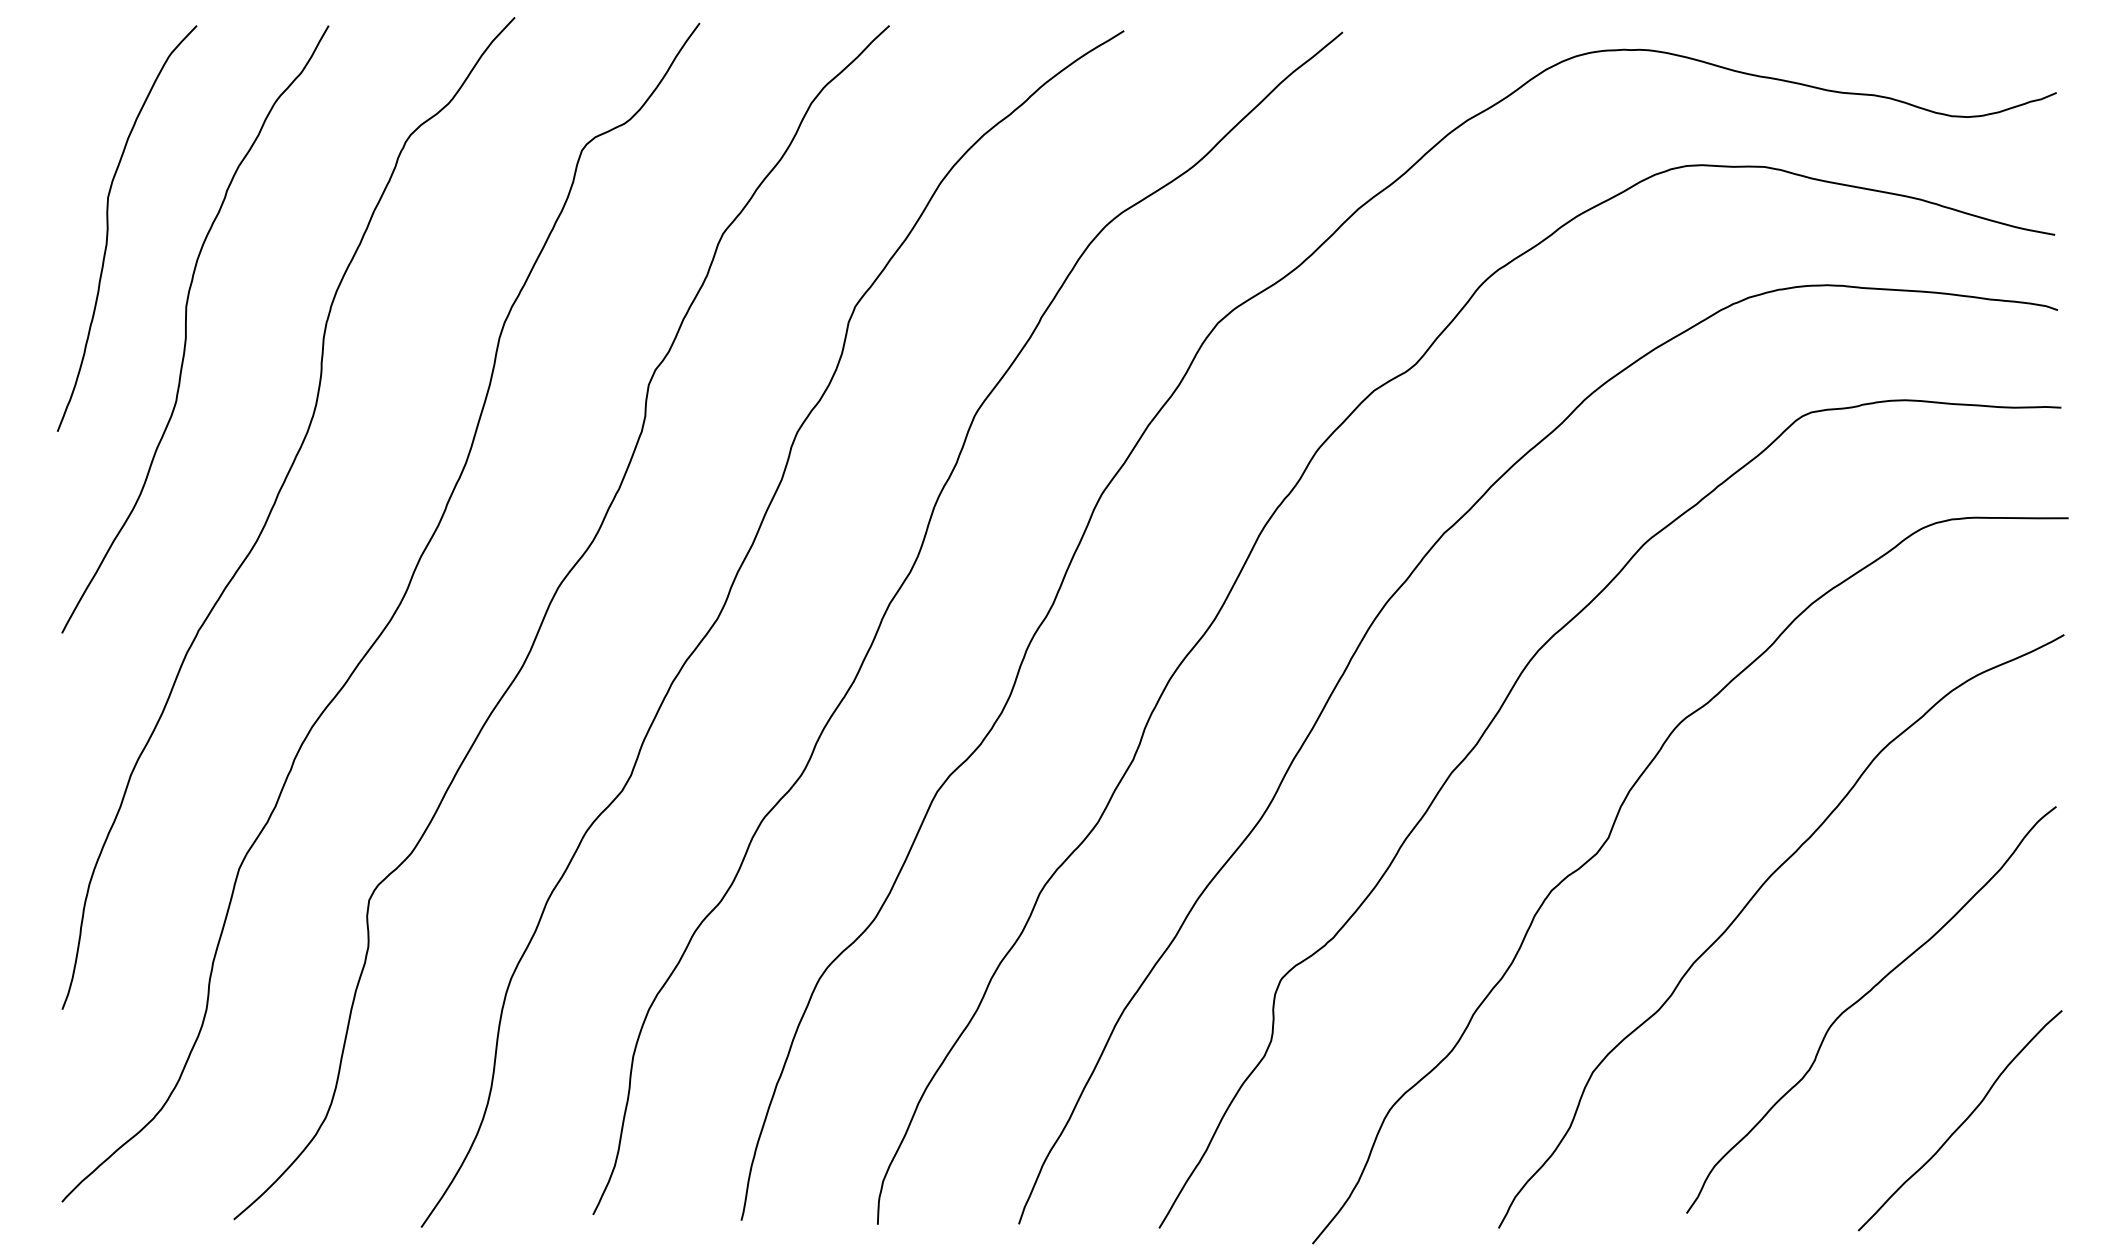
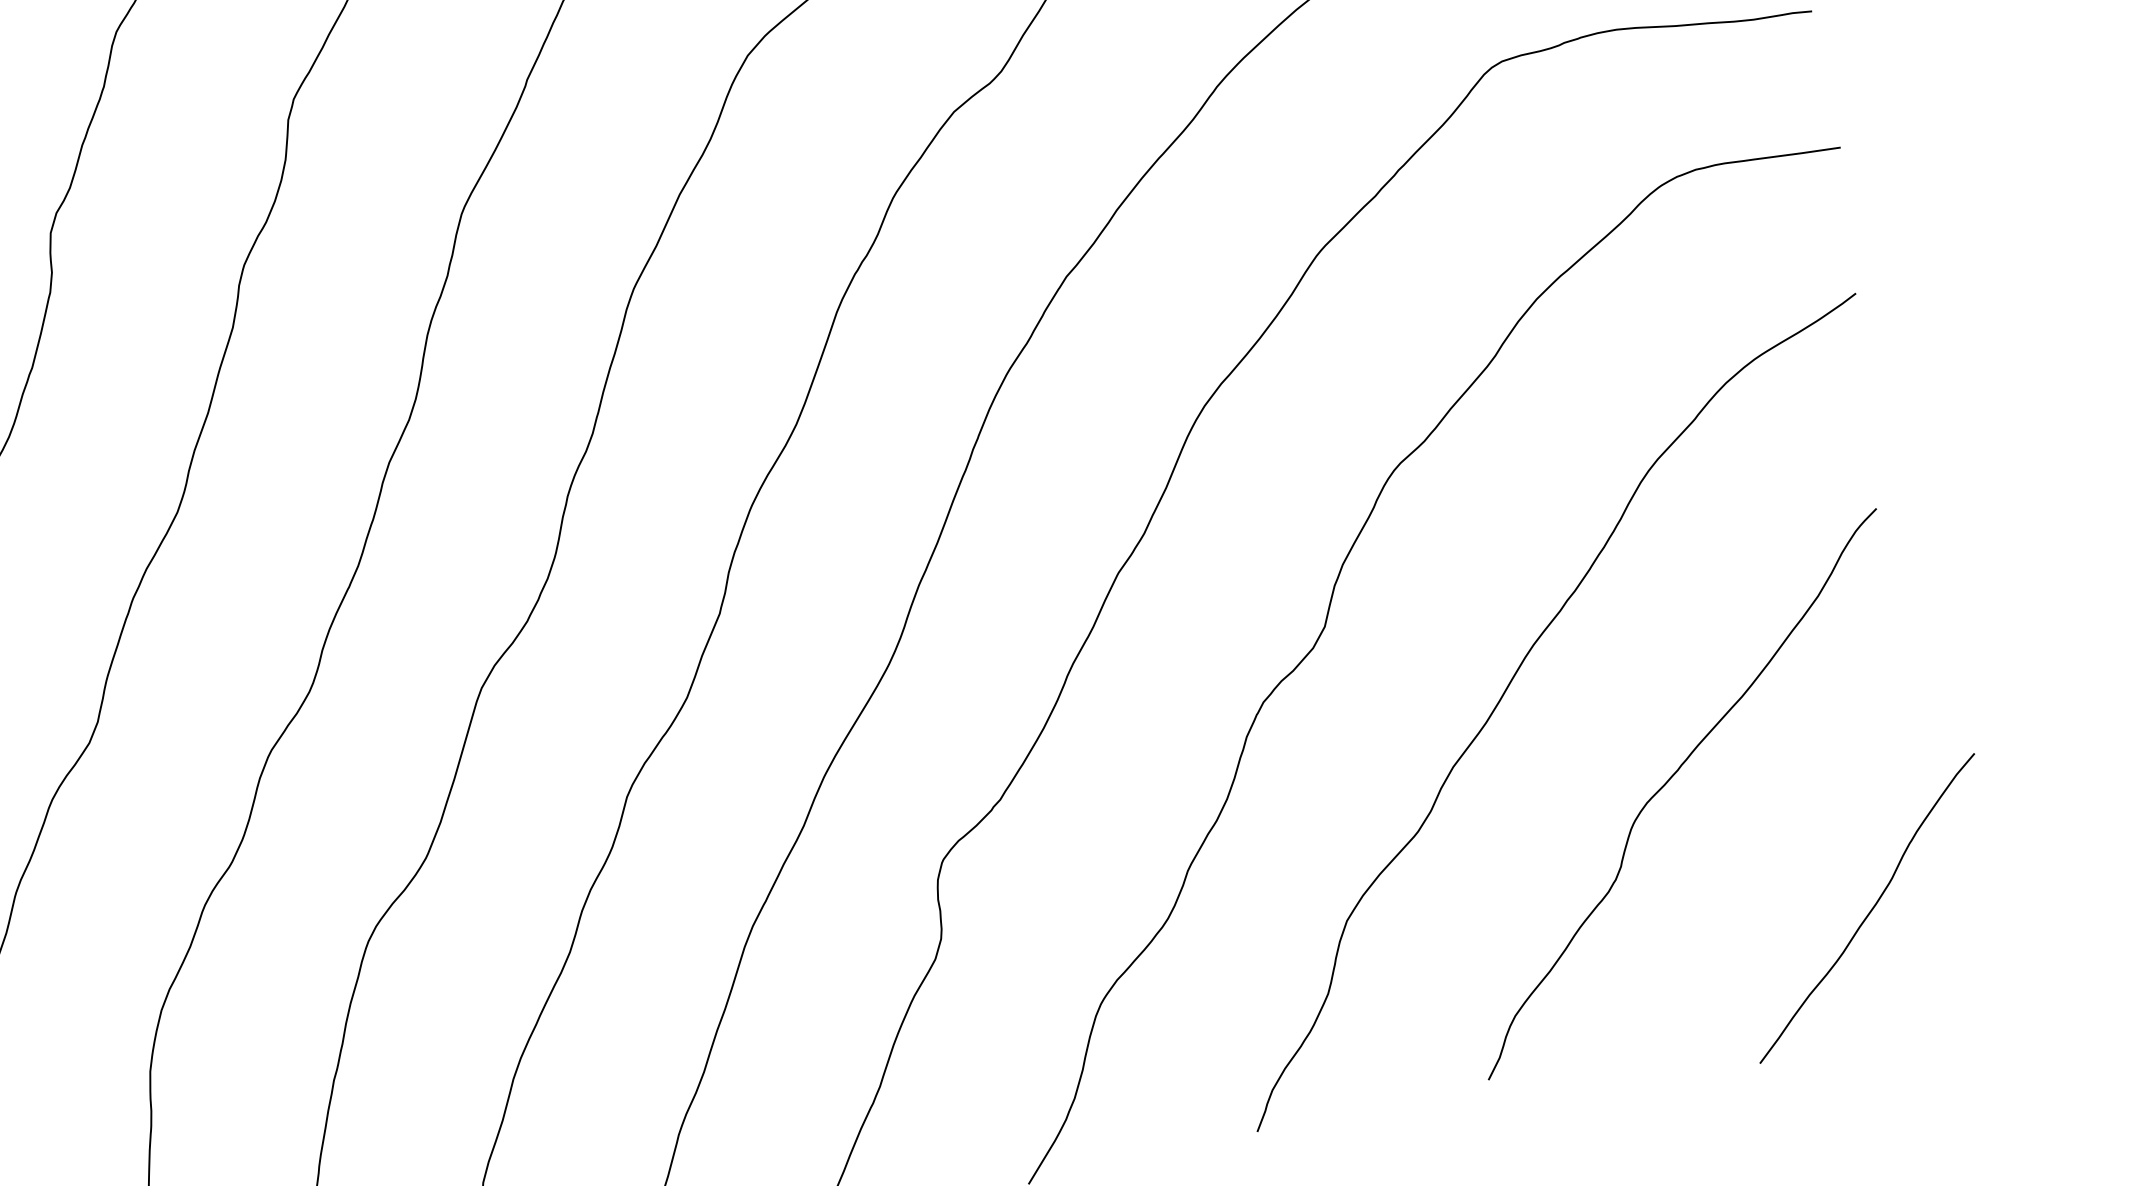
curve: (1962, 1122) -> (1870, 910), moved

